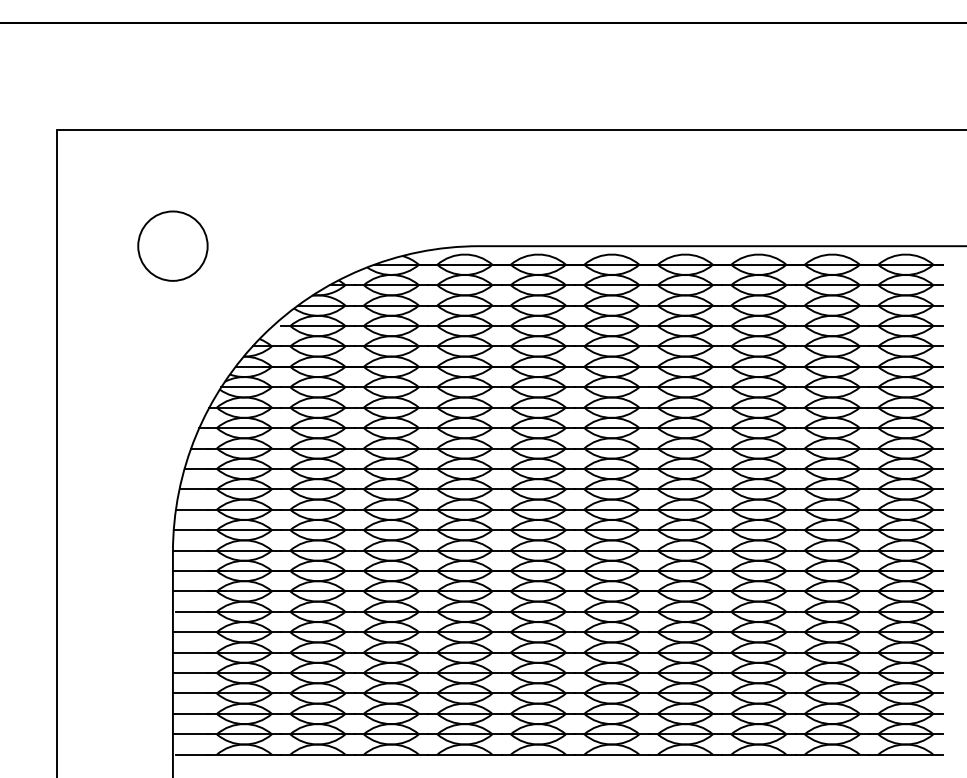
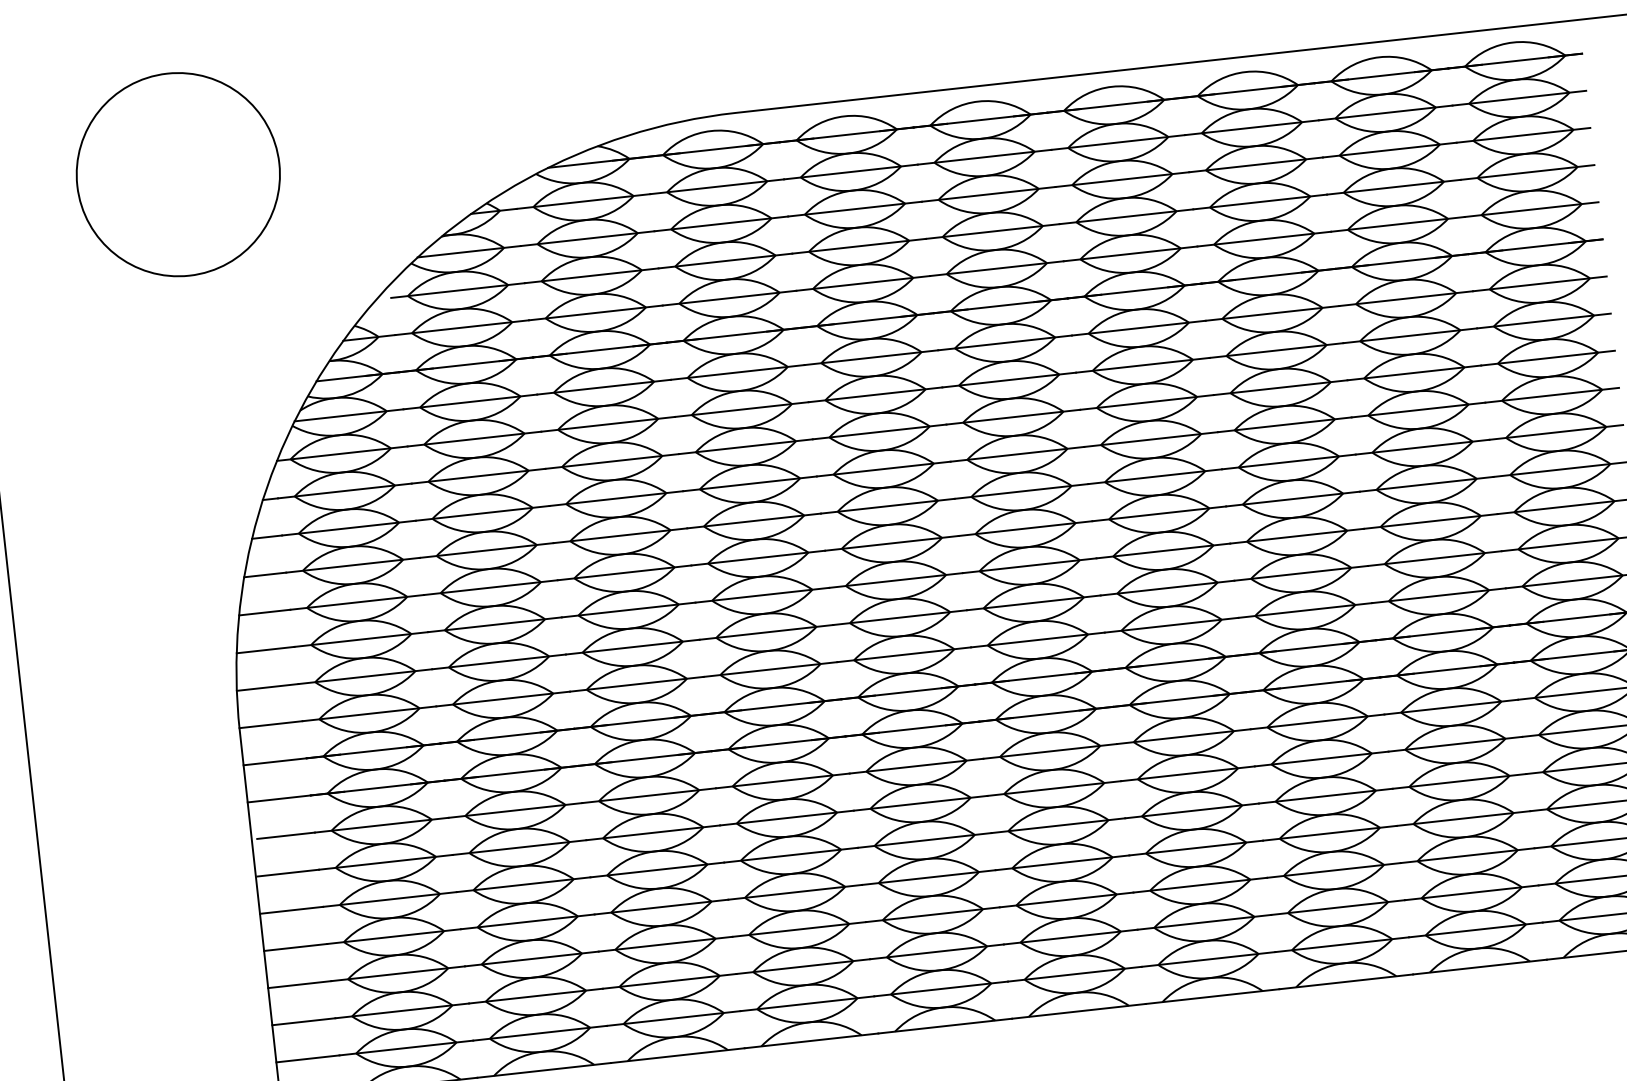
circle: (172, 245) -> (177, 173), size x1.6

